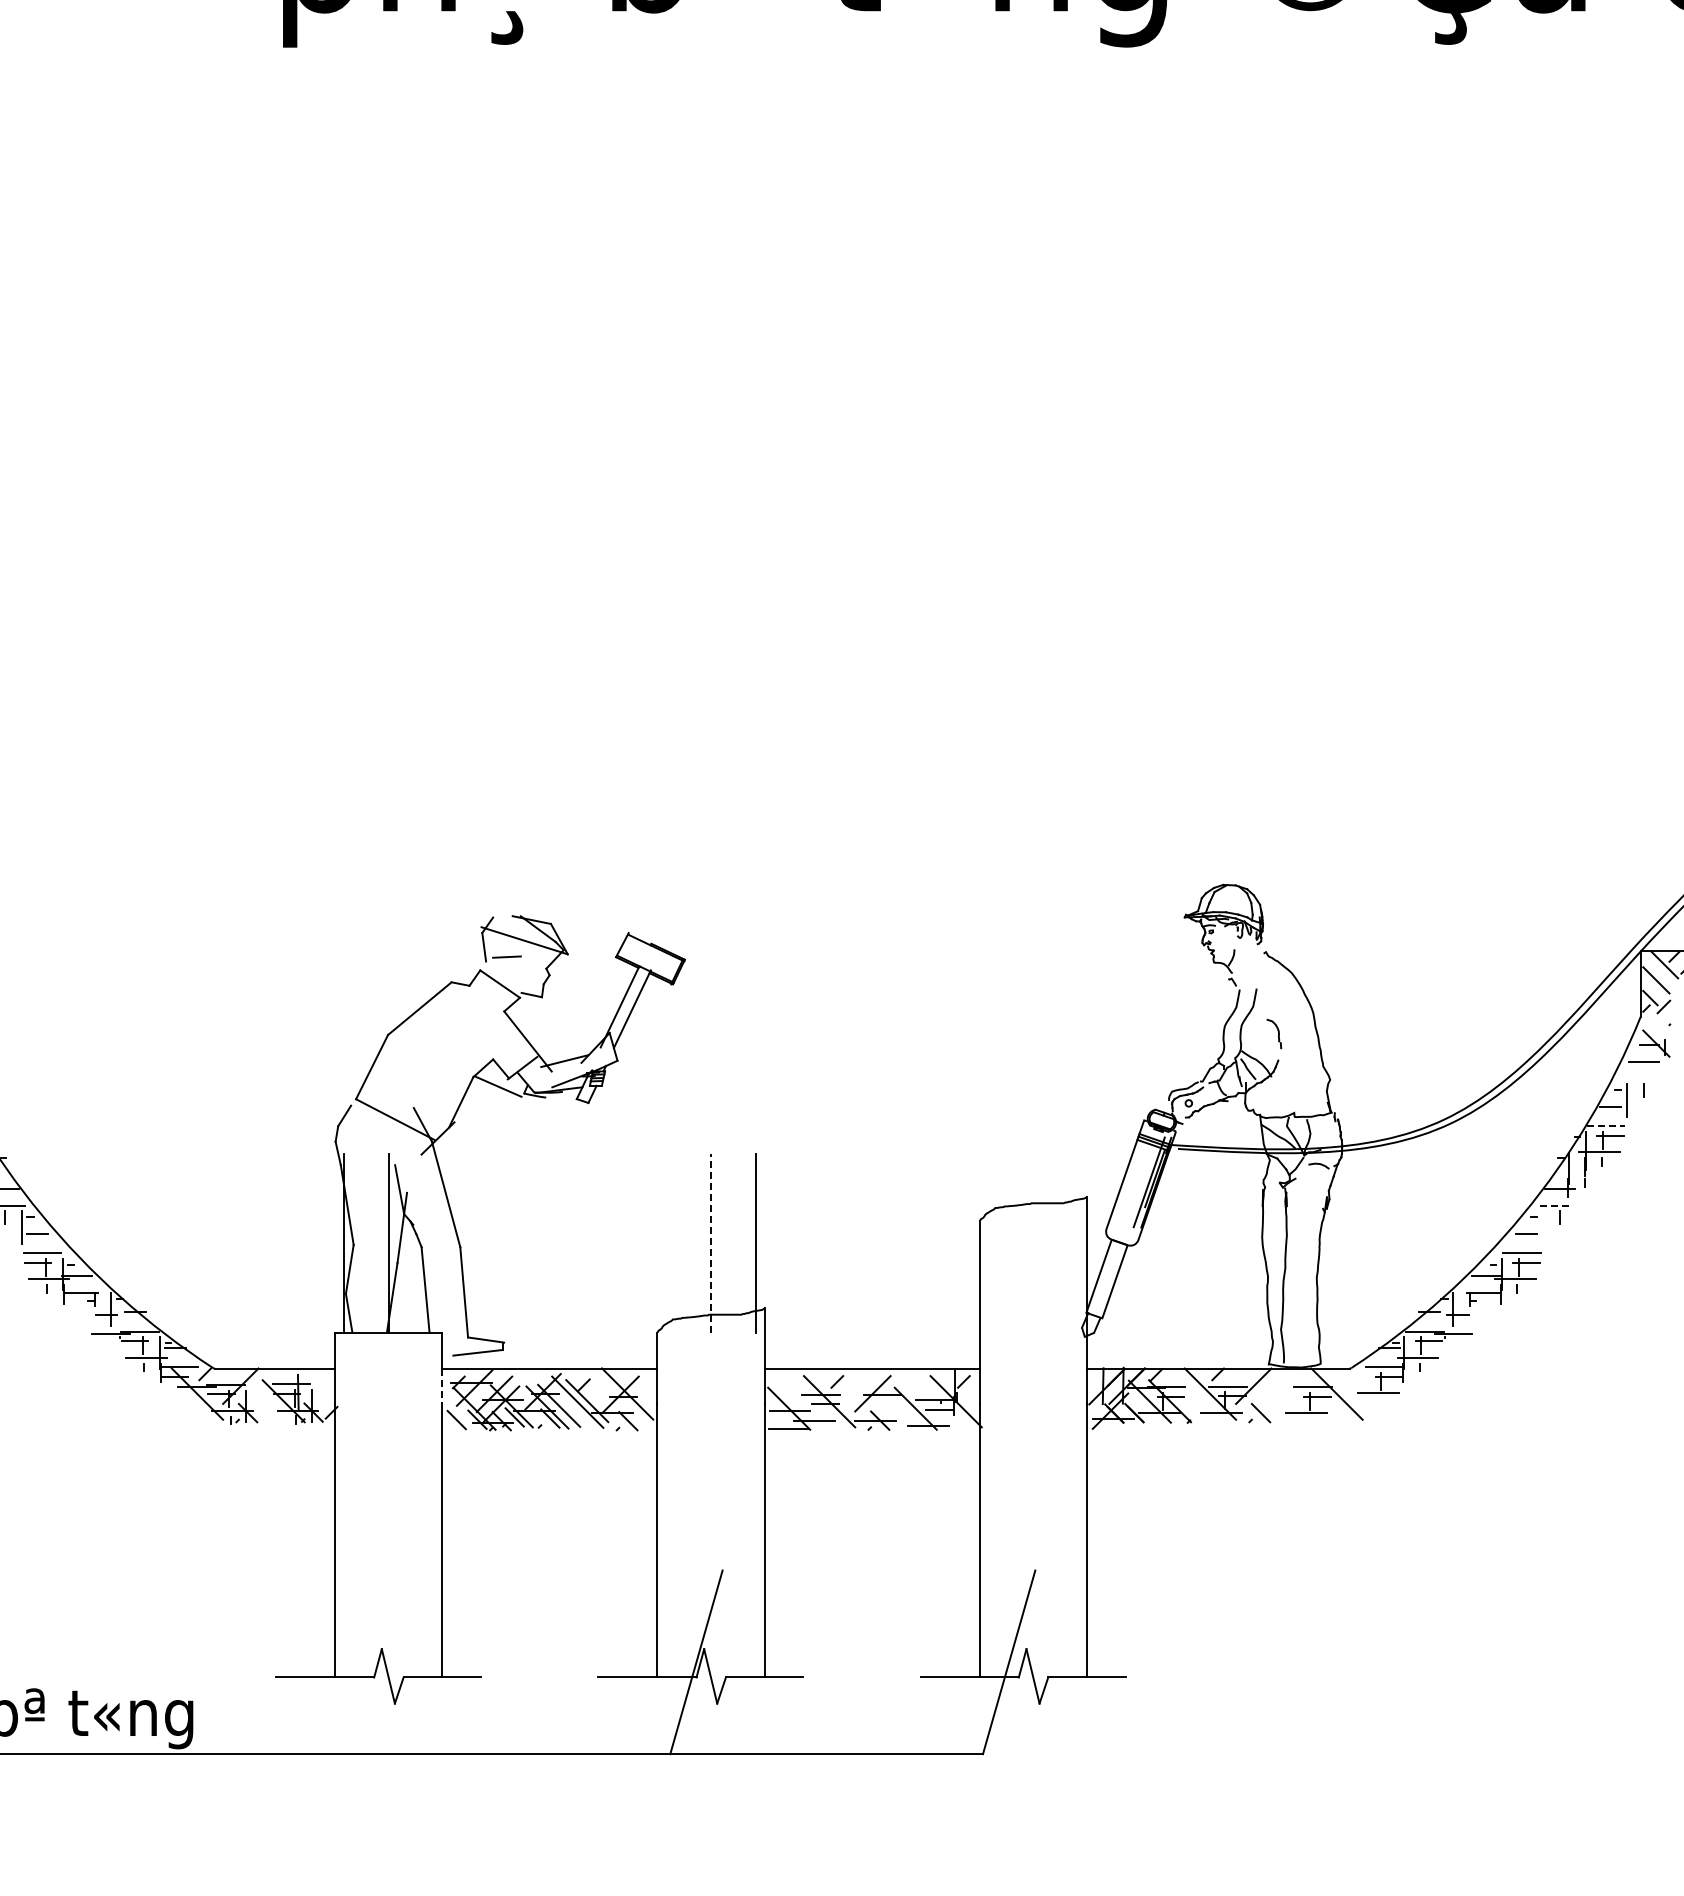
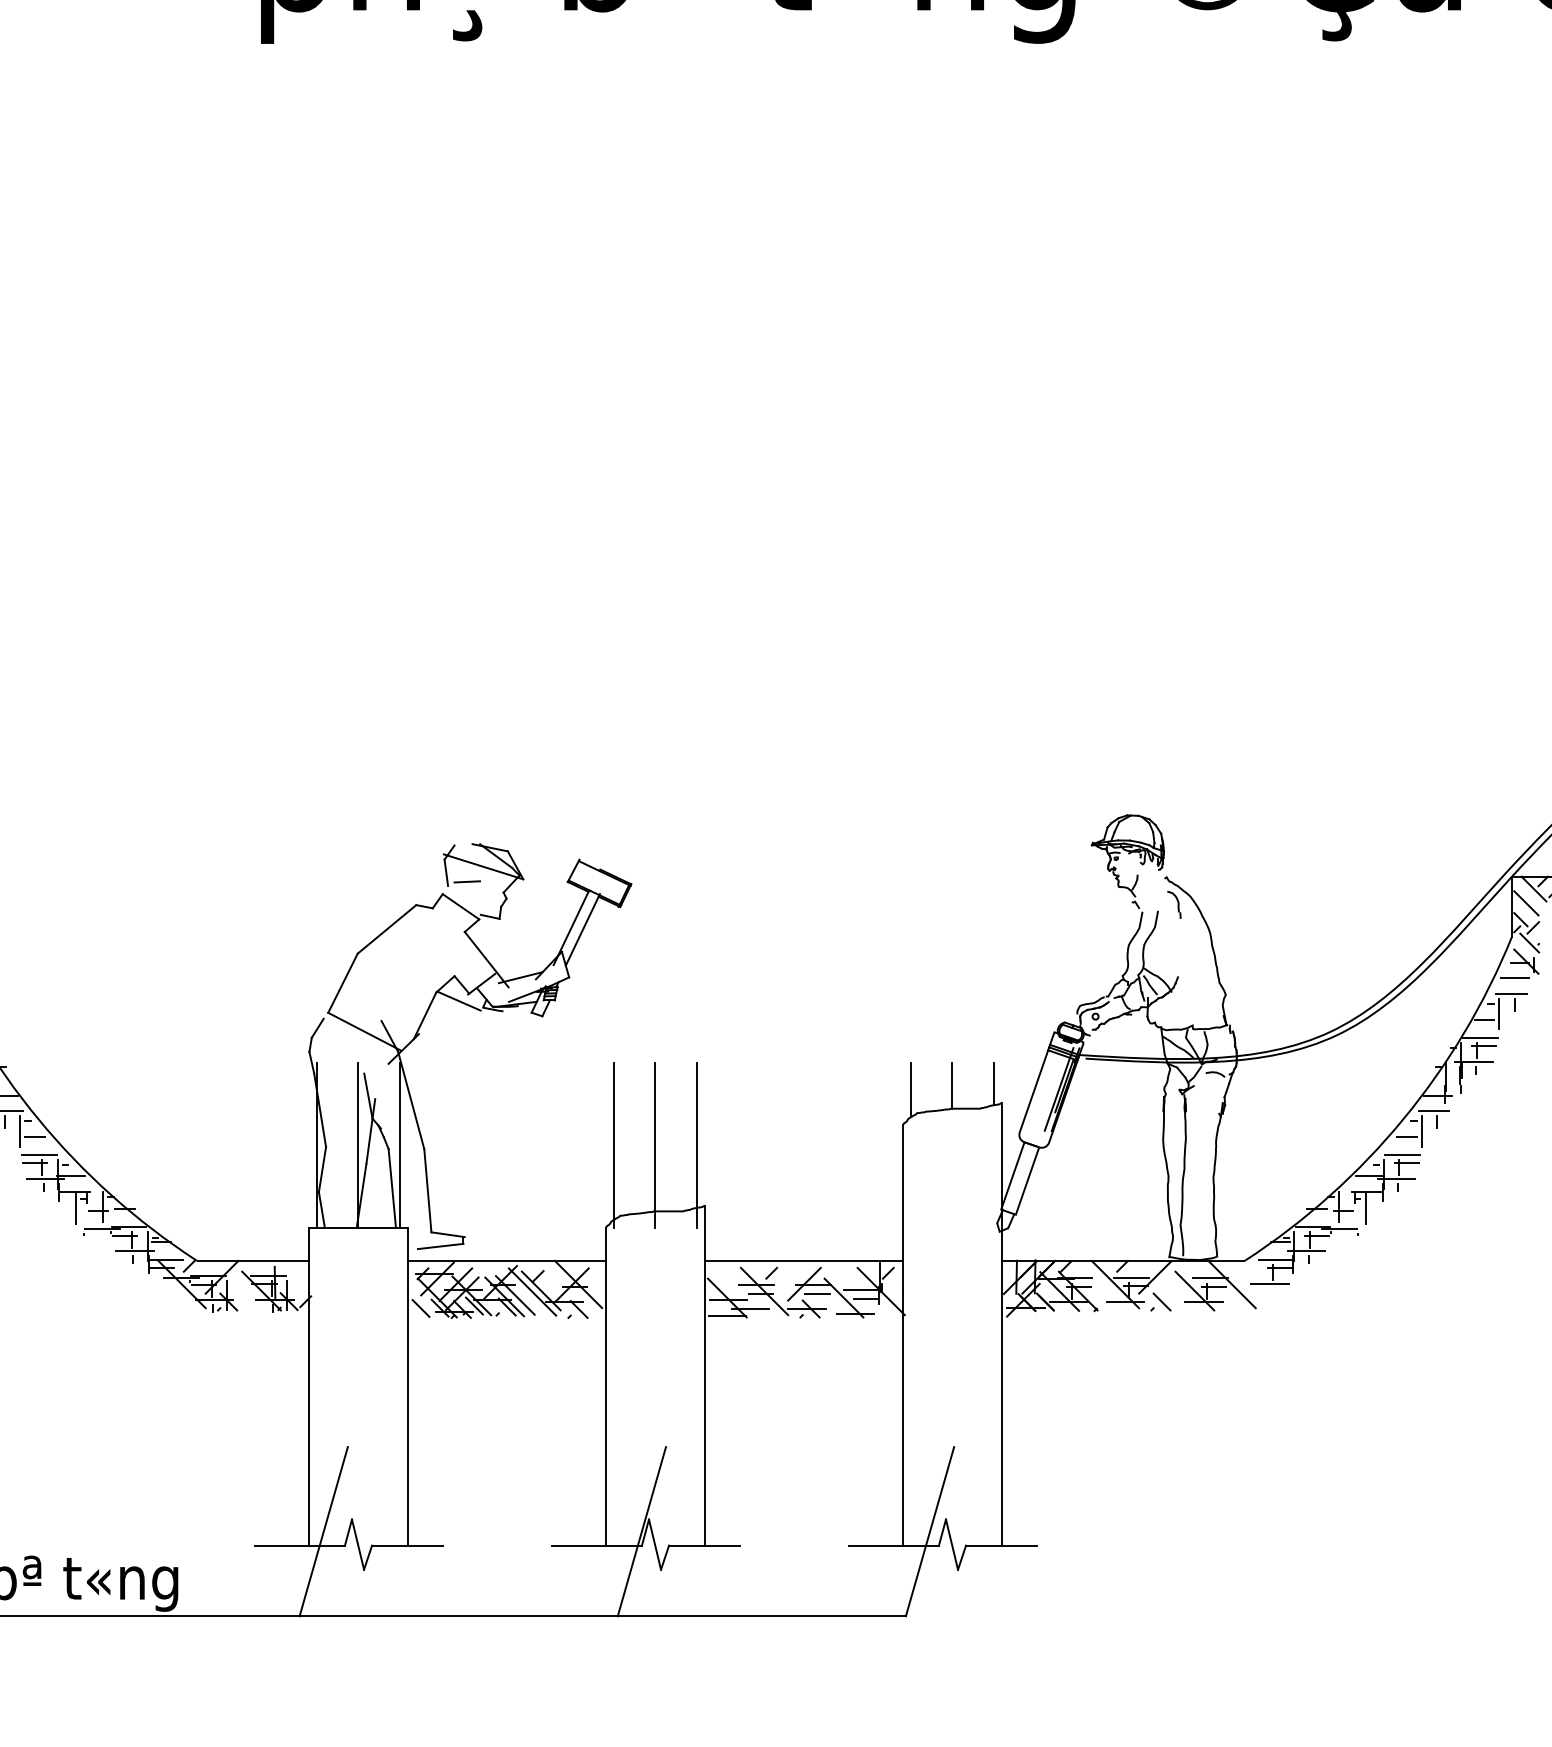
line: (1659, 1023) -> (1529, 943), added
part: (1274, 1033) -> (1174, 904), moved
line: (1639, 1078) -> (1510, 993), added
line: (1606, 1126) -> (1480, 1037), dashed -> solid
line: (1078, 1176) -> (993, 1084), added
line: (1033, 1178) -> (952, 1085), added
line: (988, 1182) -> (910, 1089), added
line: (1556, 1205) -> (1434, 1110), dashed -> solid
line: (1542, 1227) -> (1421, 1131), added
line: (433, 1242) -> (399, 1144), added
line: (666, 1242) -> (614, 1144), added
line: (711, 1243) -> (655, 1145), dashed -> solid
line: (82, 1311) -> (76, 1208), added
line: (1481, 1311) -> (1365, 1208), added
line: (442, 1386) -> (407, 1277), dashed -> solid
line: (1296, 1401) -> (1194, 1291), added
line: (886, 1403) -> (817, 1293), added
line: (350, 1662) -> (323, 1531), added

